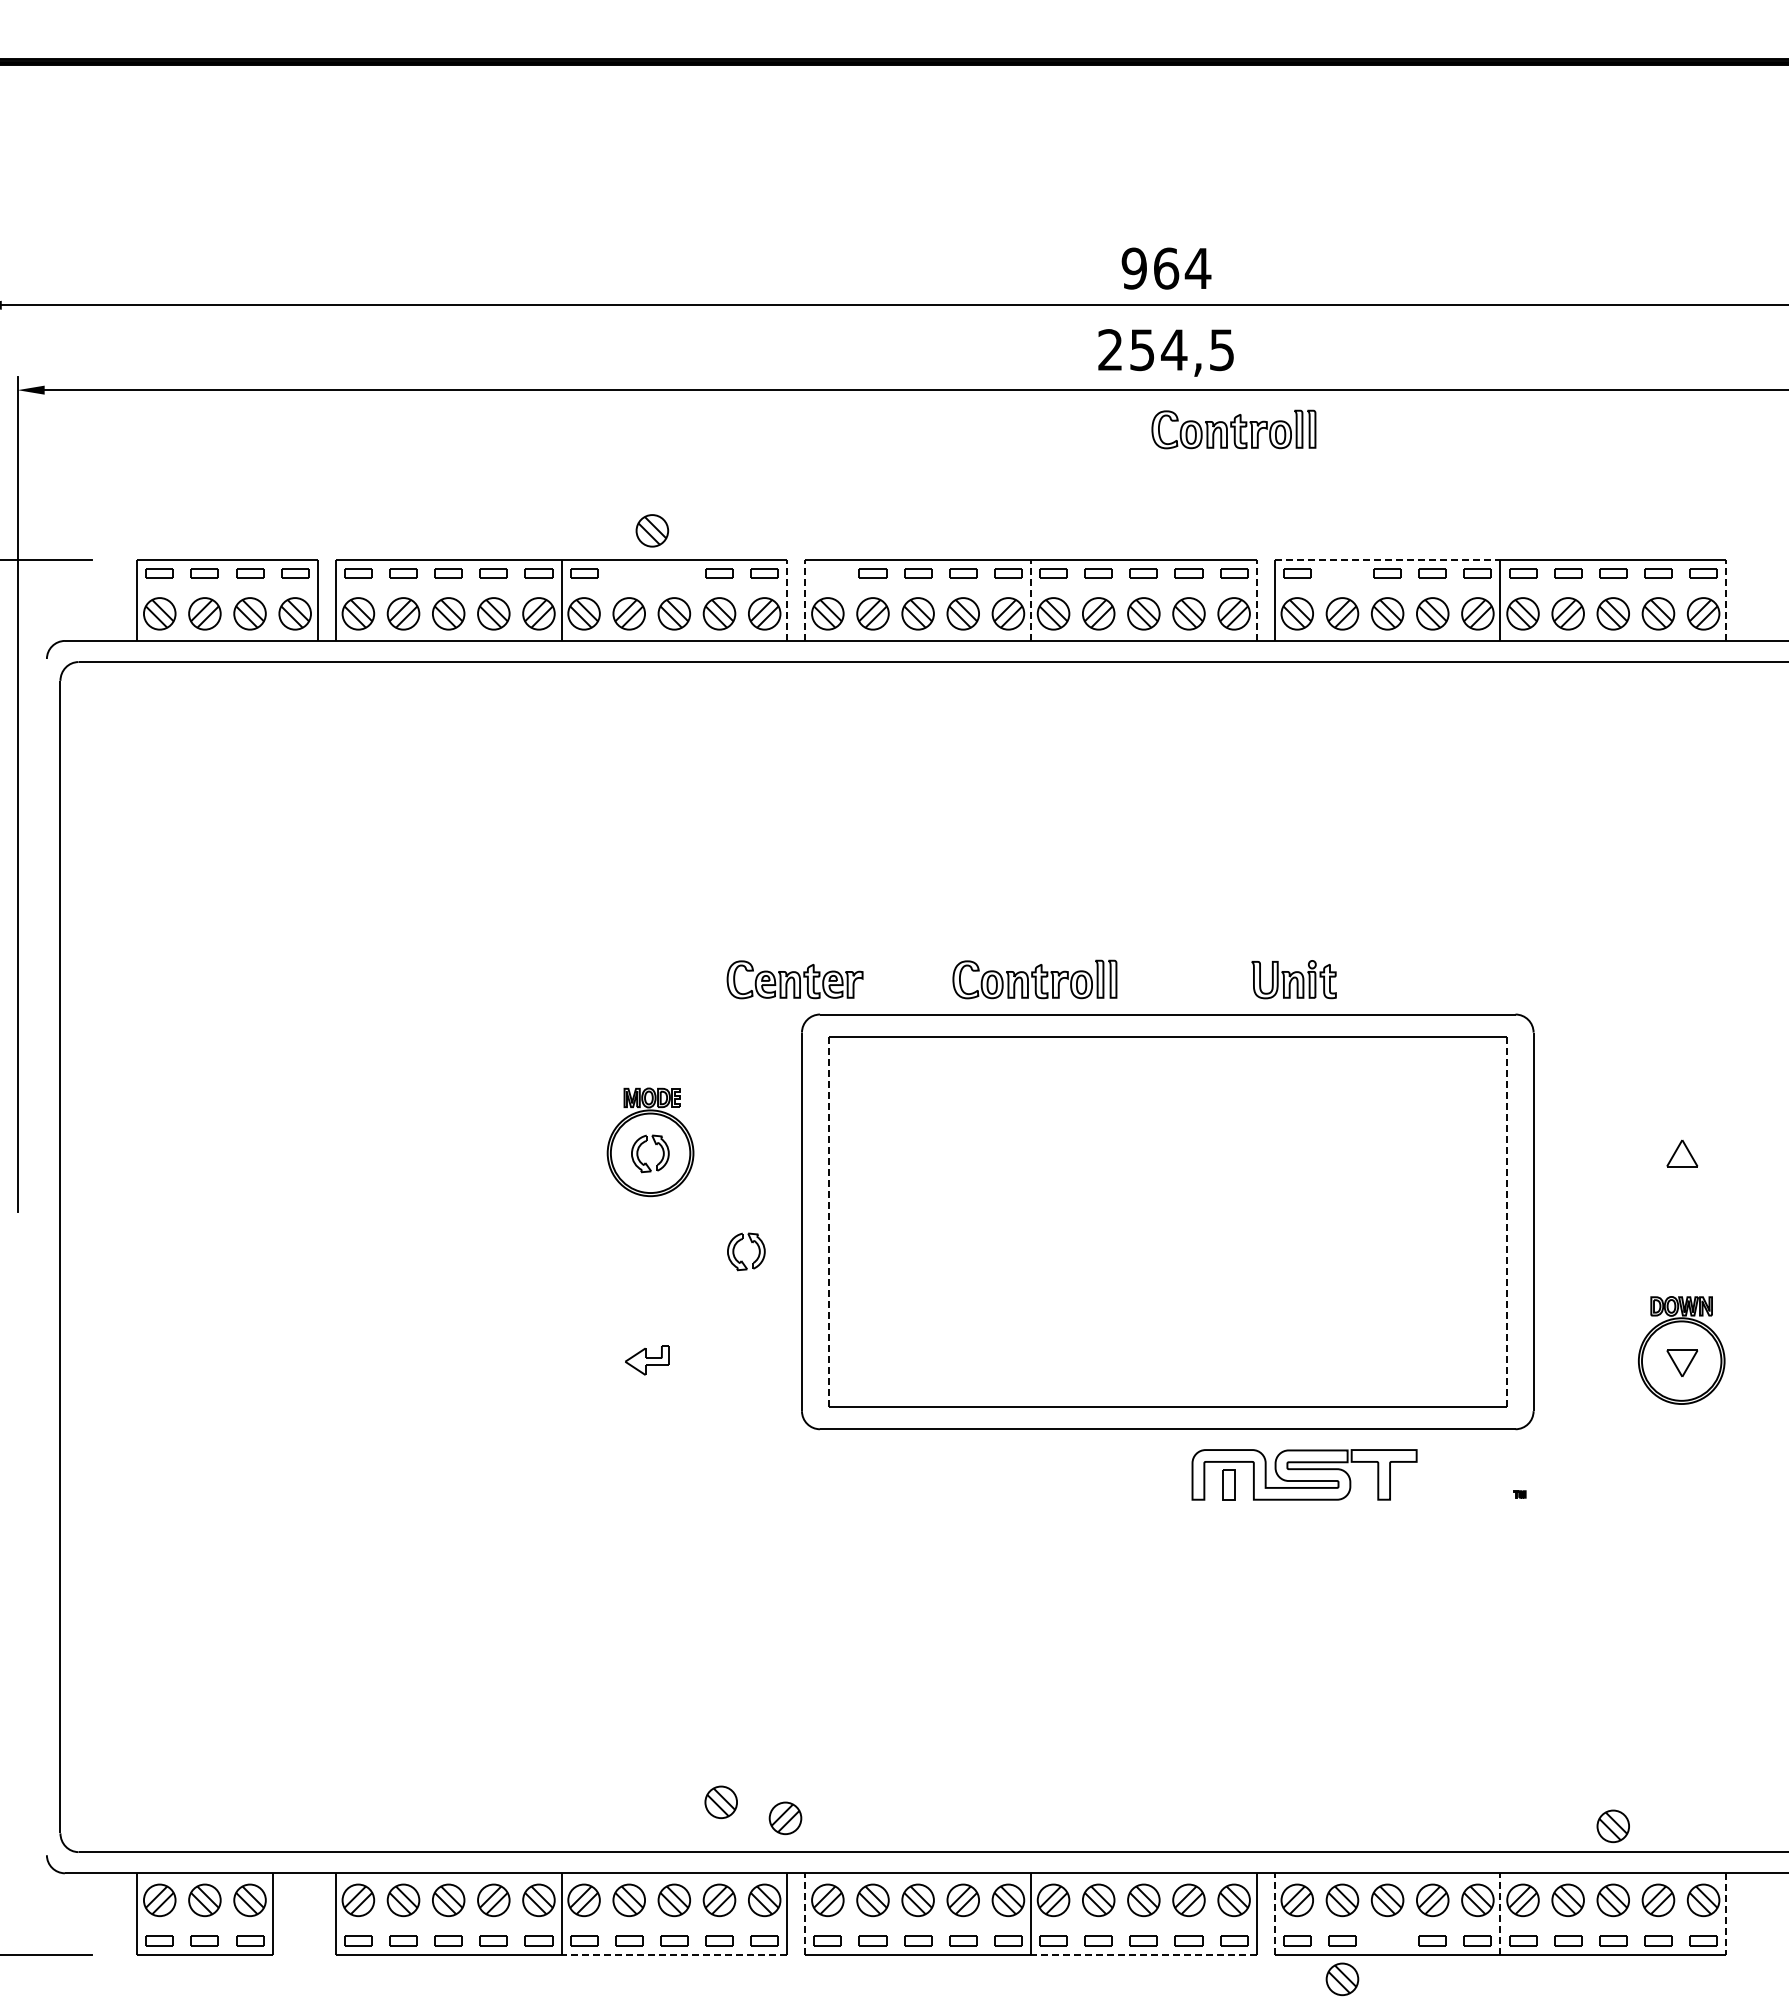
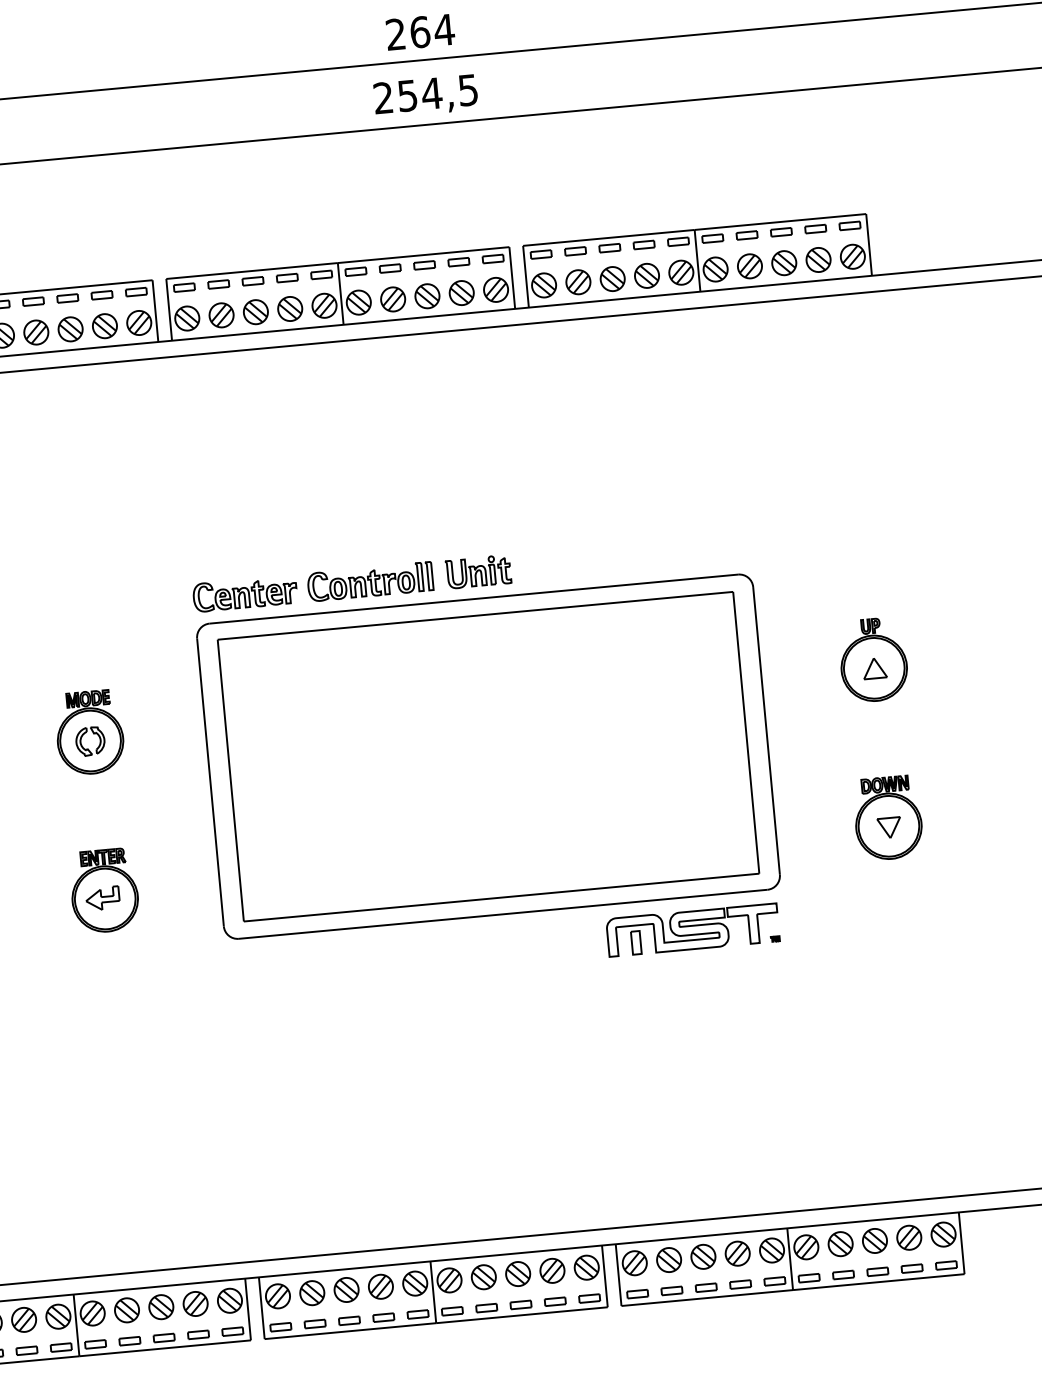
text: (1133, 268) -> (395, 34), 964 -> 264
part: (1233, 429) -> (482, 149), removed
part: (652, 530) -> (48, 267), removed
line: (1387, 559) -> (608, 237), dashed -> solid
part: (629, 573) -> (33, 301), added
part: (674, 573) -> (67, 298), added
part: (827, 573) -> (184, 287), added
part: (1342, 573) -> (575, 251), added
line: (787, 600) -> (155, 311), dashed -> solid
line: (805, 600) -> (169, 309), dashed -> solid
line: (1031, 600) -> (341, 294), dashed -> solid
line: (1256, 600) -> (512, 278), dashed -> solid
line: (1726, 600) -> (869, 245), dashed -> solid
part: (794, 979) -> (244, 593), moved
part: (1293, 979) -> (478, 571), moved
part: (1681, 1142) -> (873, 660), added
line: (828, 1221) -> (230, 780), dashed -> solid
line: (1506, 1222) -> (745, 733), dashed -> solid
part: (742, 1260) -> (168, 816), removed
part: (650, 1350) -> (104, 890), added
part: (1304, 1474) -> (692, 929), moved
part: (720, 1802) -> (189, 1229), removed
part: (785, 1818) -> (240, 1237), removed
part: (1612, 1826) -> (869, 1184), removed
line: (805, 1913) -> (261, 1307), dashed -> solid
line: (1274, 1913) -> (618, 1274), dashed -> solid
line: (1500, 1913) -> (790, 1258), dashed -> solid
line: (1726, 1913) -> (961, 1242), dashed -> solid
part: (1387, 1940) -> (706, 1287), added
line: (674, 1954) -> (165, 1348), dashed -> solid
line: (1143, 1954) -> (521, 1315), dashed -> solid
part: (1342, 1979) -> (674, 1320), removed

